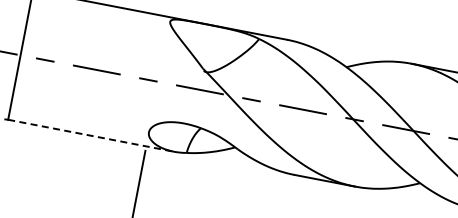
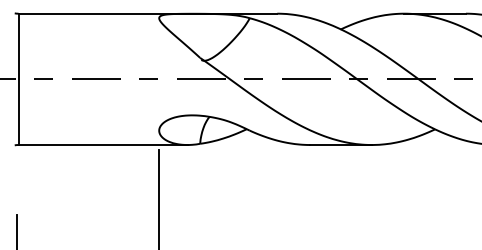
line: (91, 136) -> (103, 145), dashed -> solid

